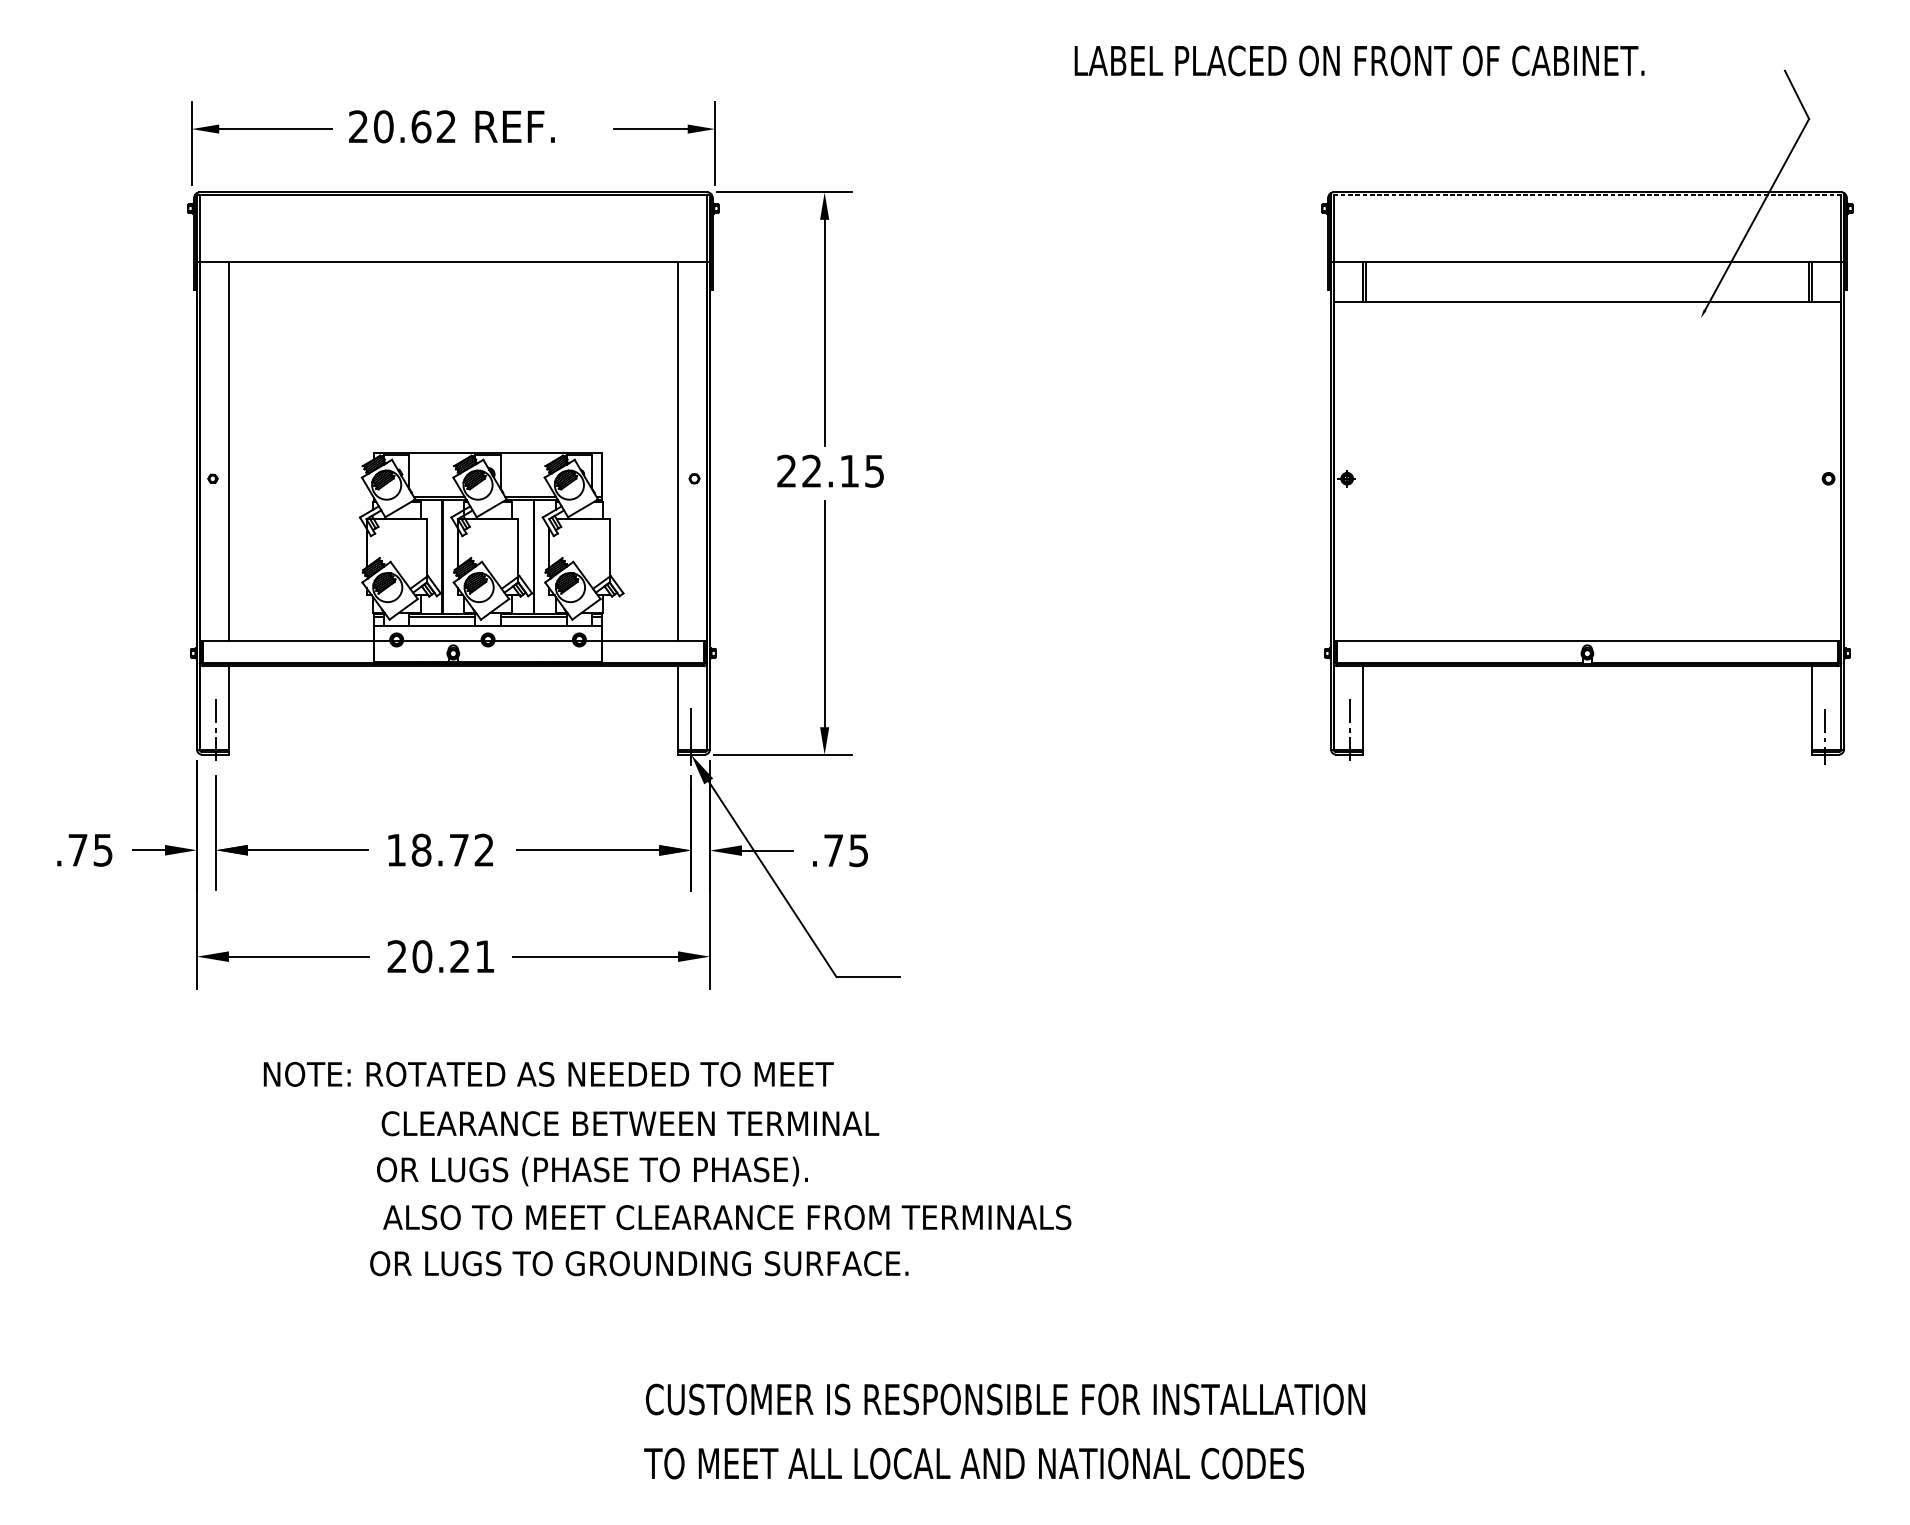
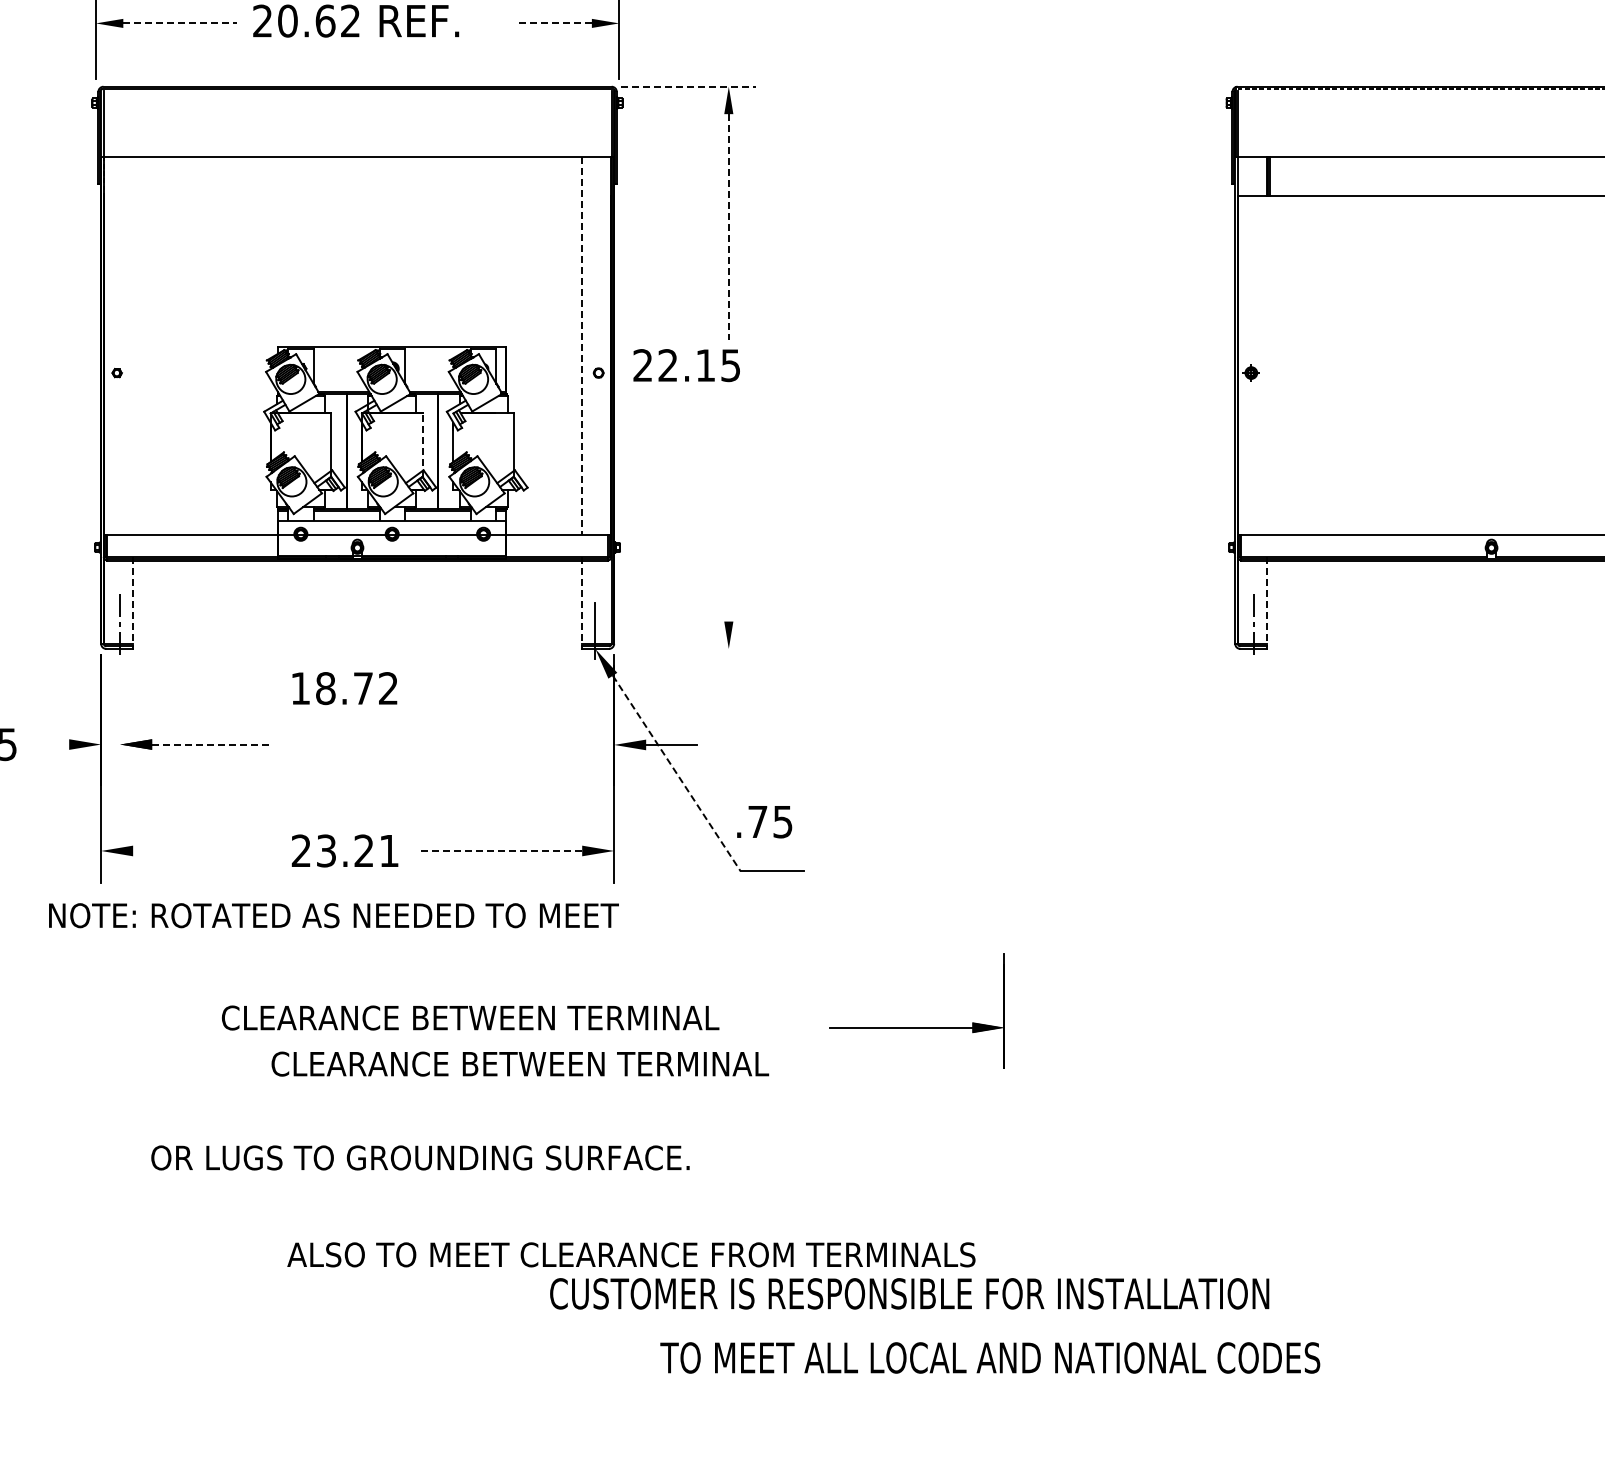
line: (275, 129) -> (179, 23), solid -> dashed
line: (651, 129) -> (555, 23), solid -> dashed
line: (784, 192) -> (688, 86), solid -> dashed
line: (824, 333) -> (728, 227), solid -> dashed
line: (228, 451) -> (132, 345), removed
line: (678, 452) -> (582, 346), solid -> dashed
text: (830, 470) -> (686, 364), moved
line: (518, 550) -> (422, 444), solid -> dashed
line: (824, 613) -> (728, 507), removed
line: (228, 706) -> (132, 600), solid -> dashed
line: (678, 706) -> (582, 600), solid -> dashed
line: (1362, 706) -> (1266, 600), solid -> dashed
line: (783, 754) -> (687, 648), removed
line: (216, 833) -> (120, 727), removed
text: (440, 849) -> (344, 687), moved
part: (603, 849) -> (916, 1026), moved
line: (149, 850) -> (53, 744), removed
line: (308, 850) -> (212, 744), solid -> dashed
text: (840, 850) -> (764, 821), moved
line: (772, 879) -> (676, 773), solid -> dashed
line: (298, 956) -> (202, 850), removed
text: (422, 956) -> (326, 850), 20.21 -> 23.21
line: (595, 956) -> (499, 850), solid -> dashed
text: (548, 1073) -> (333, 914), moved
text: (630, 1123) -> (470, 1017), moved
text: (615, 1171) -> (519, 1065), OR LUGS (PHASE TO PHASE). -> CLEARANCE BETWEEN TERMINAL
text: (727, 1217) -> (631, 1254), moved
text: (639, 1263) -> (420, 1157), moved
text: (973, 1463) -> (989, 1357), moved

